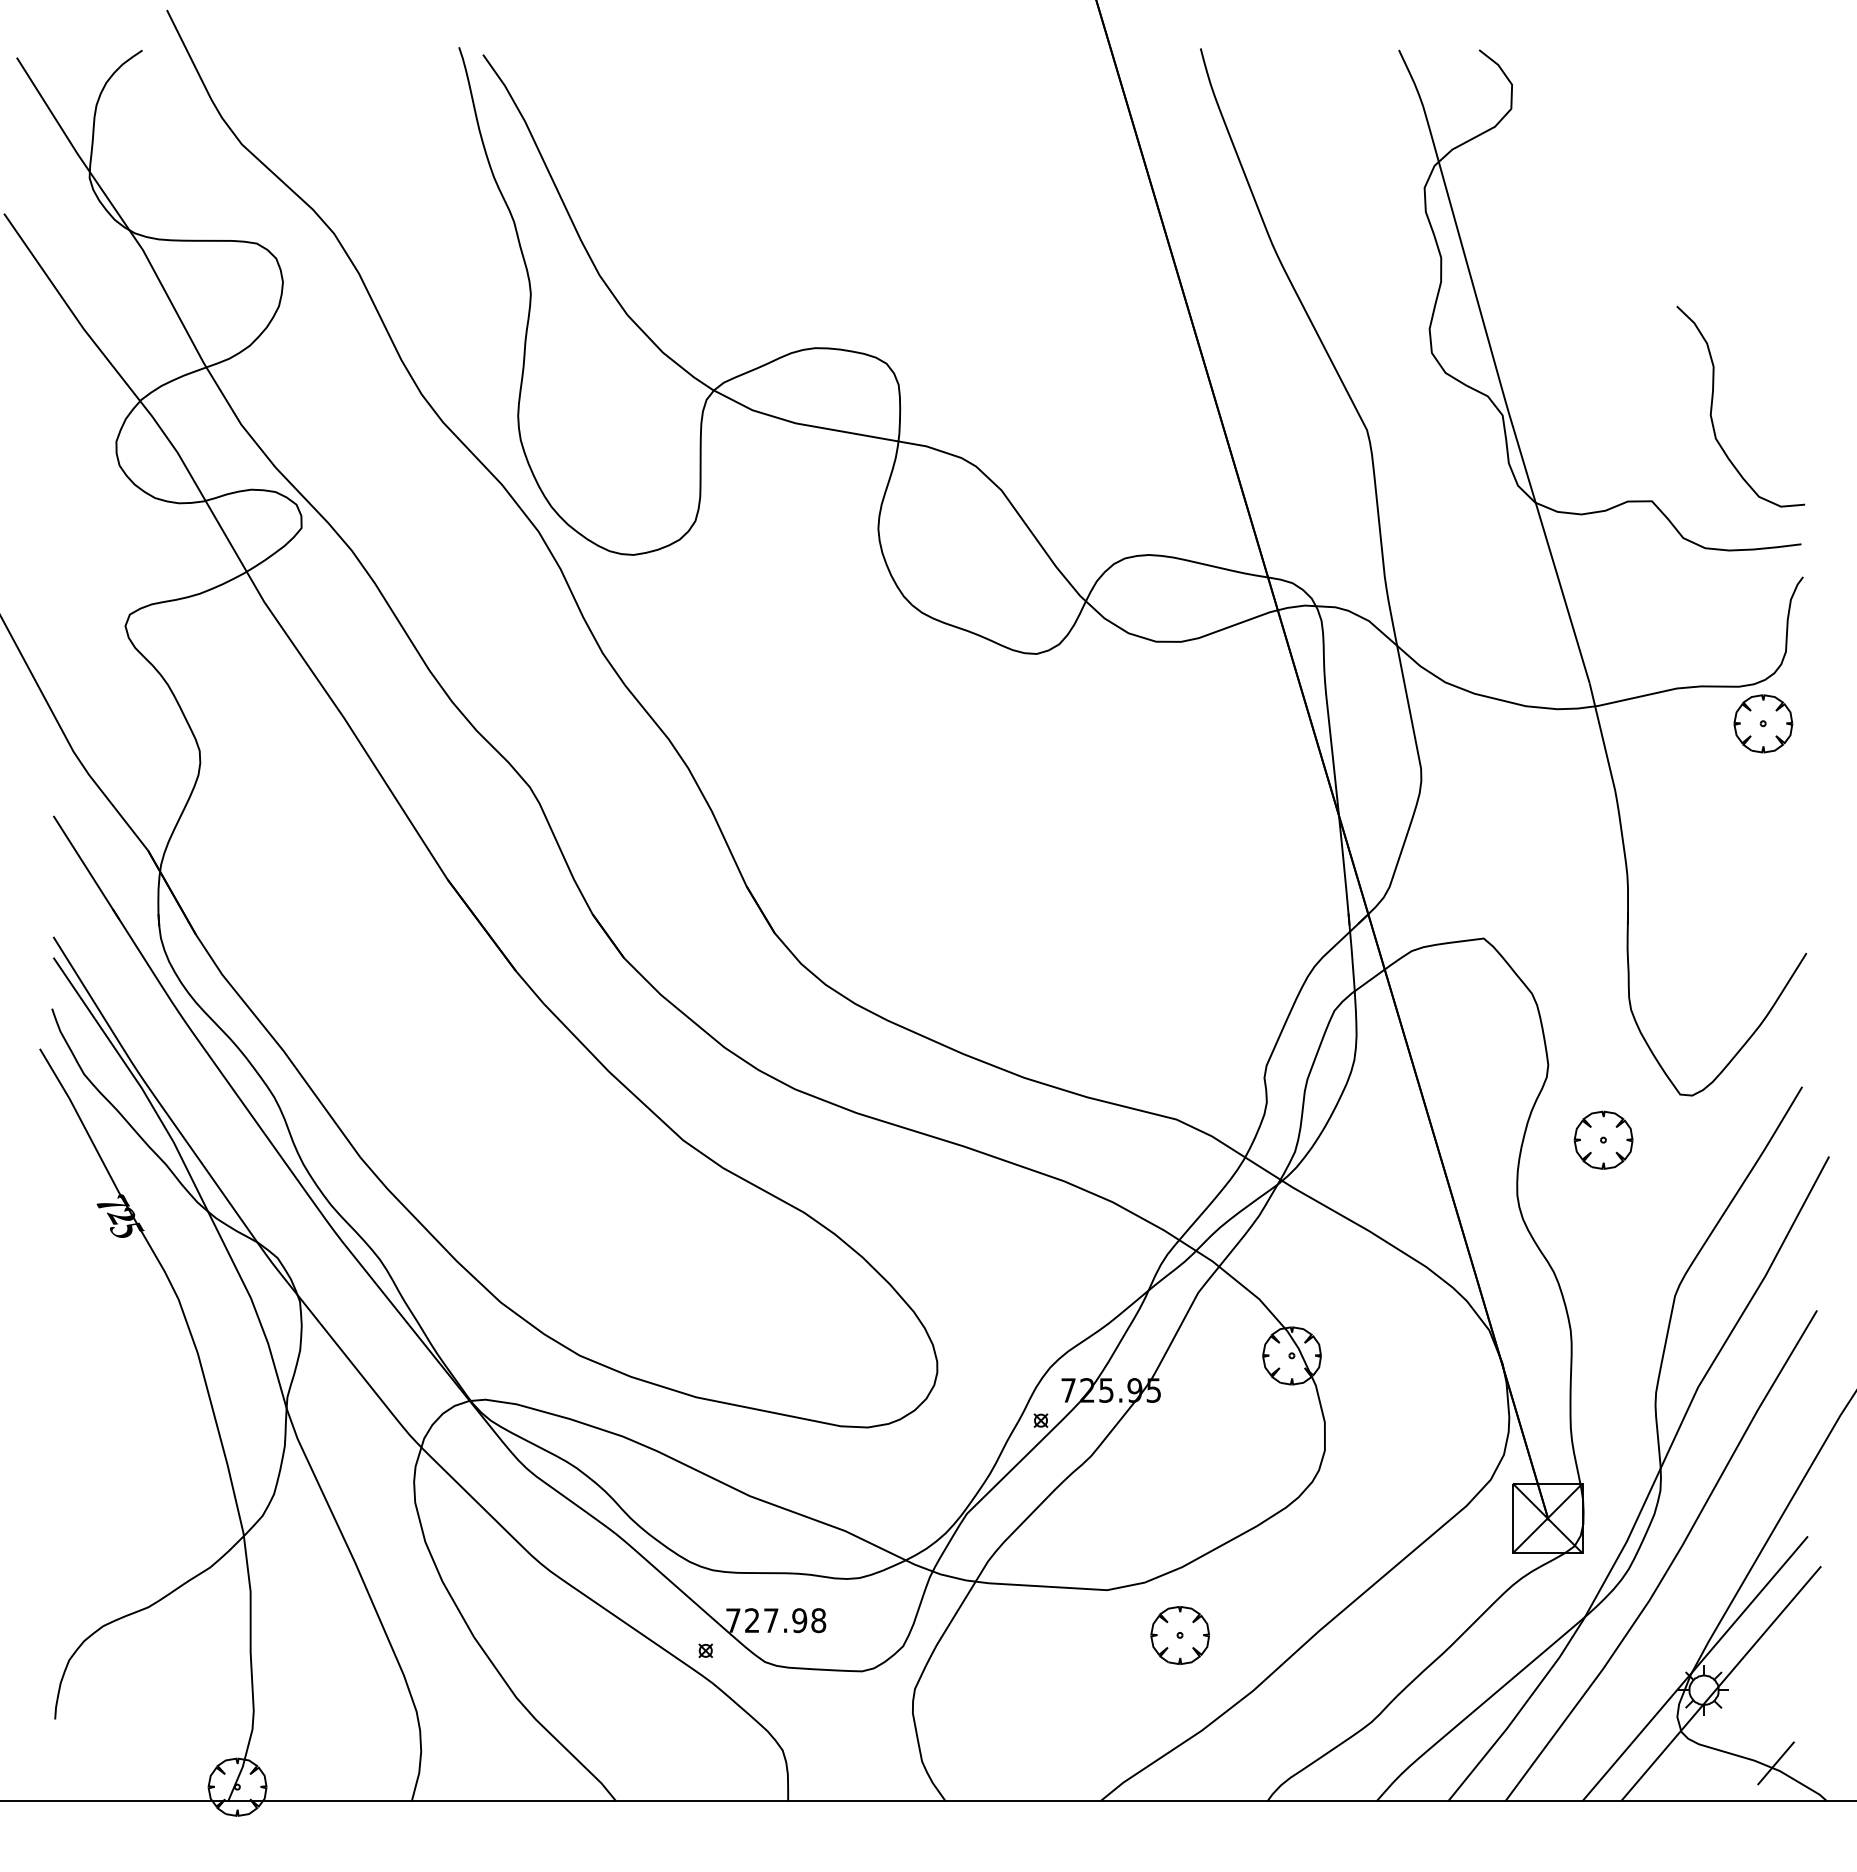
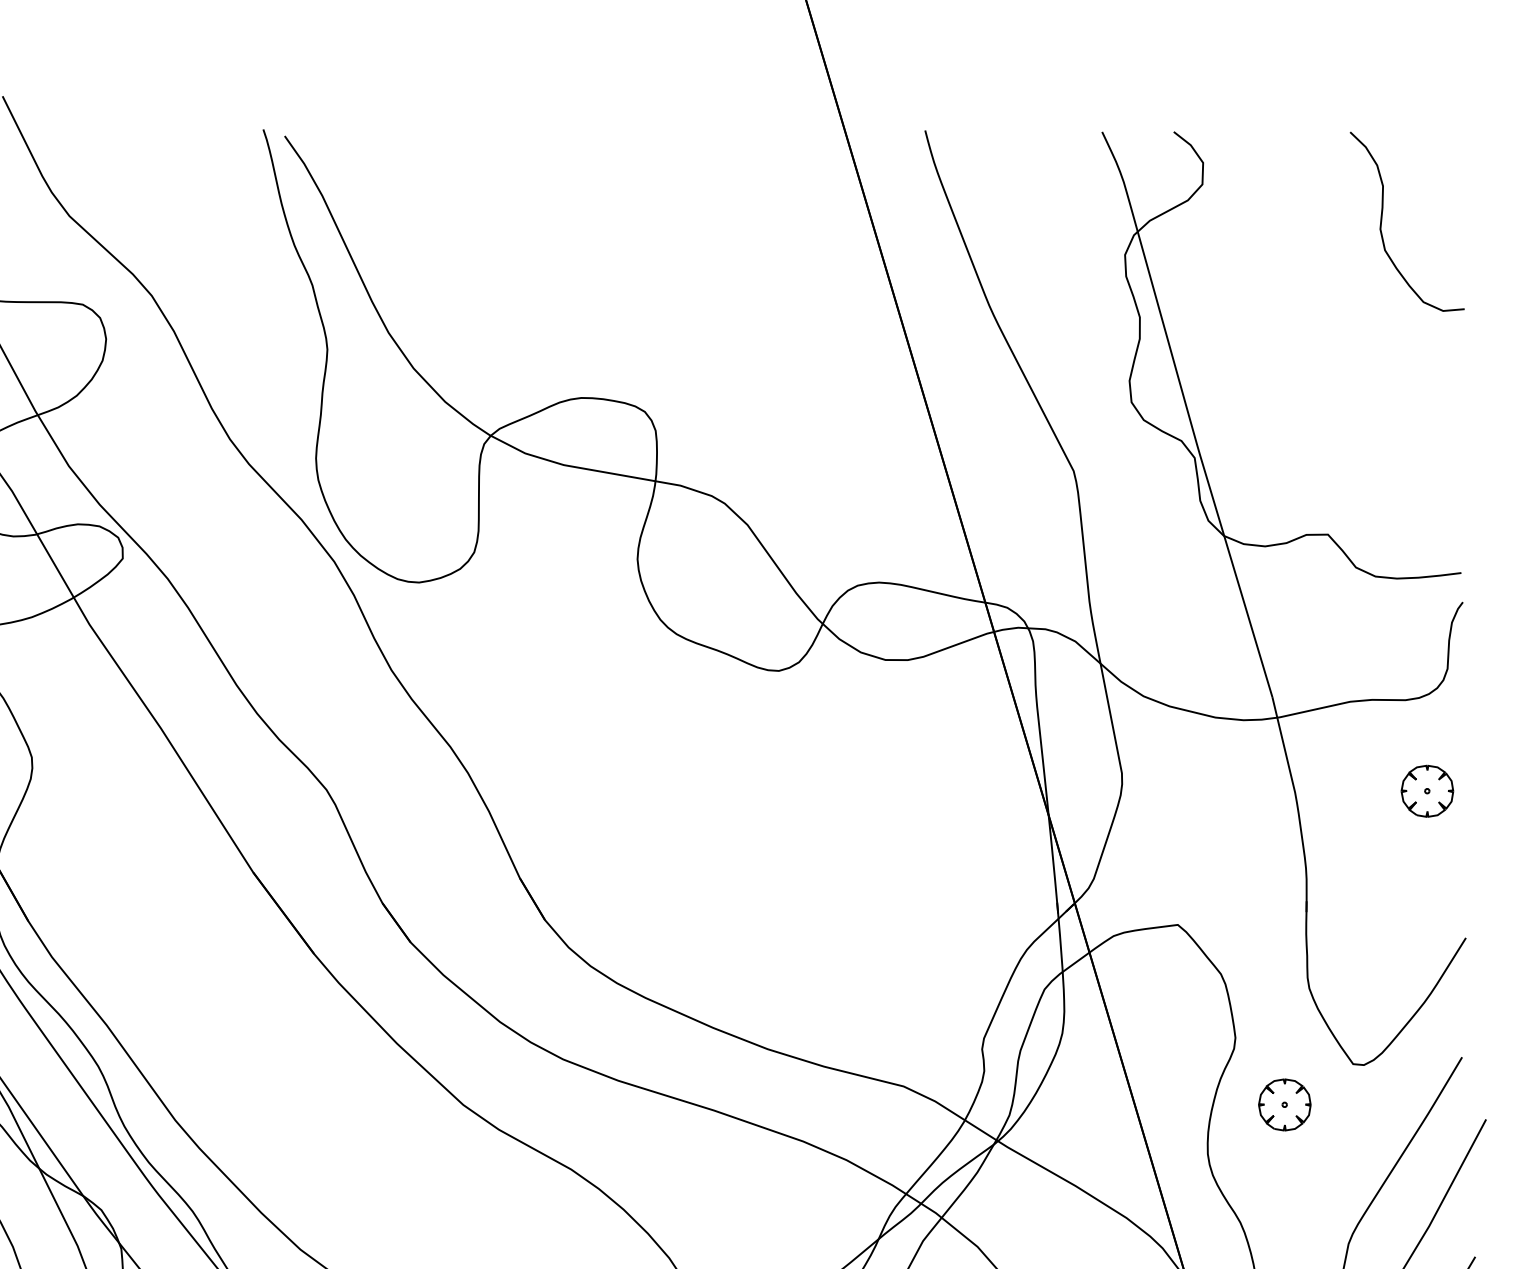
curve: (1713, 399) -> (1382, 215), moved
part: (1763, 723) -> (1427, 790), moved

